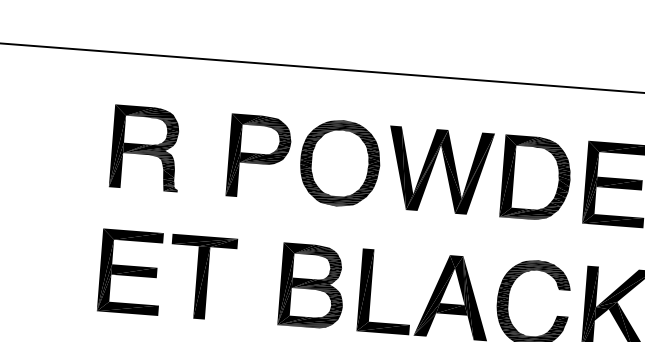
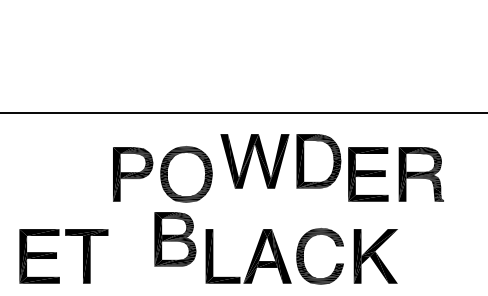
part: (146, 148) -> (58, 174), removed
part: (478, 174) -> (280, 161), moved
part: (156, 274) -> (56, 256), moved
part: (312, 286) -> (175, 239), moved

